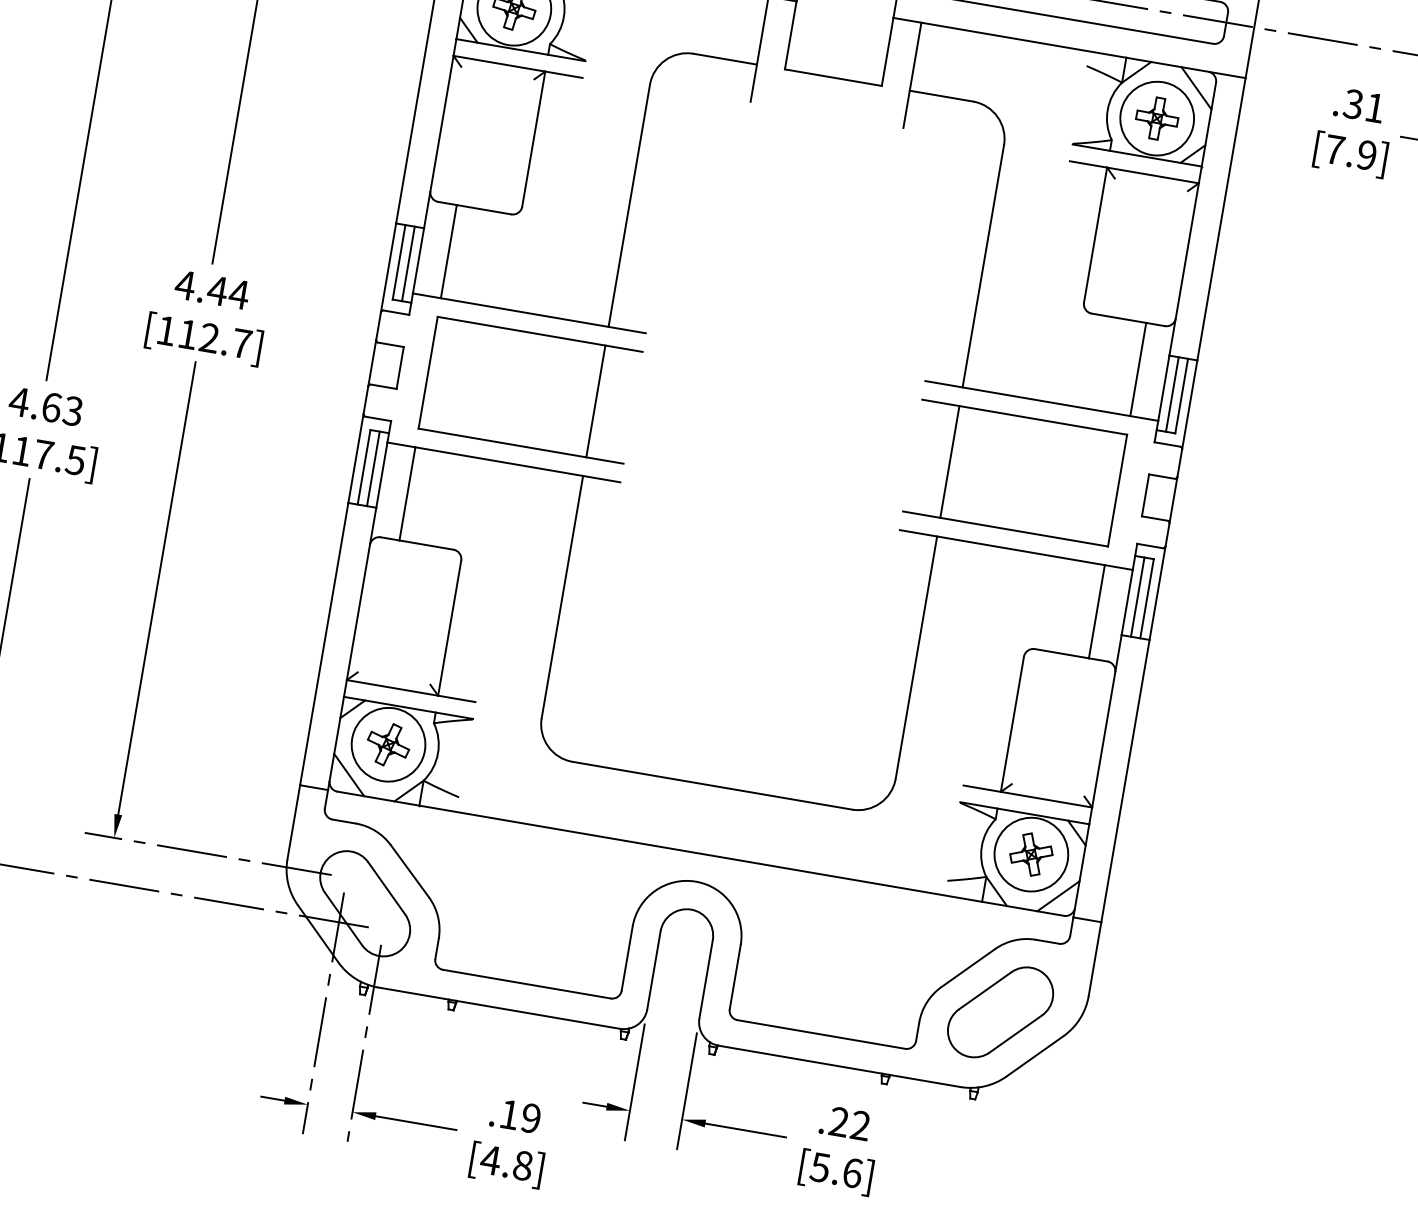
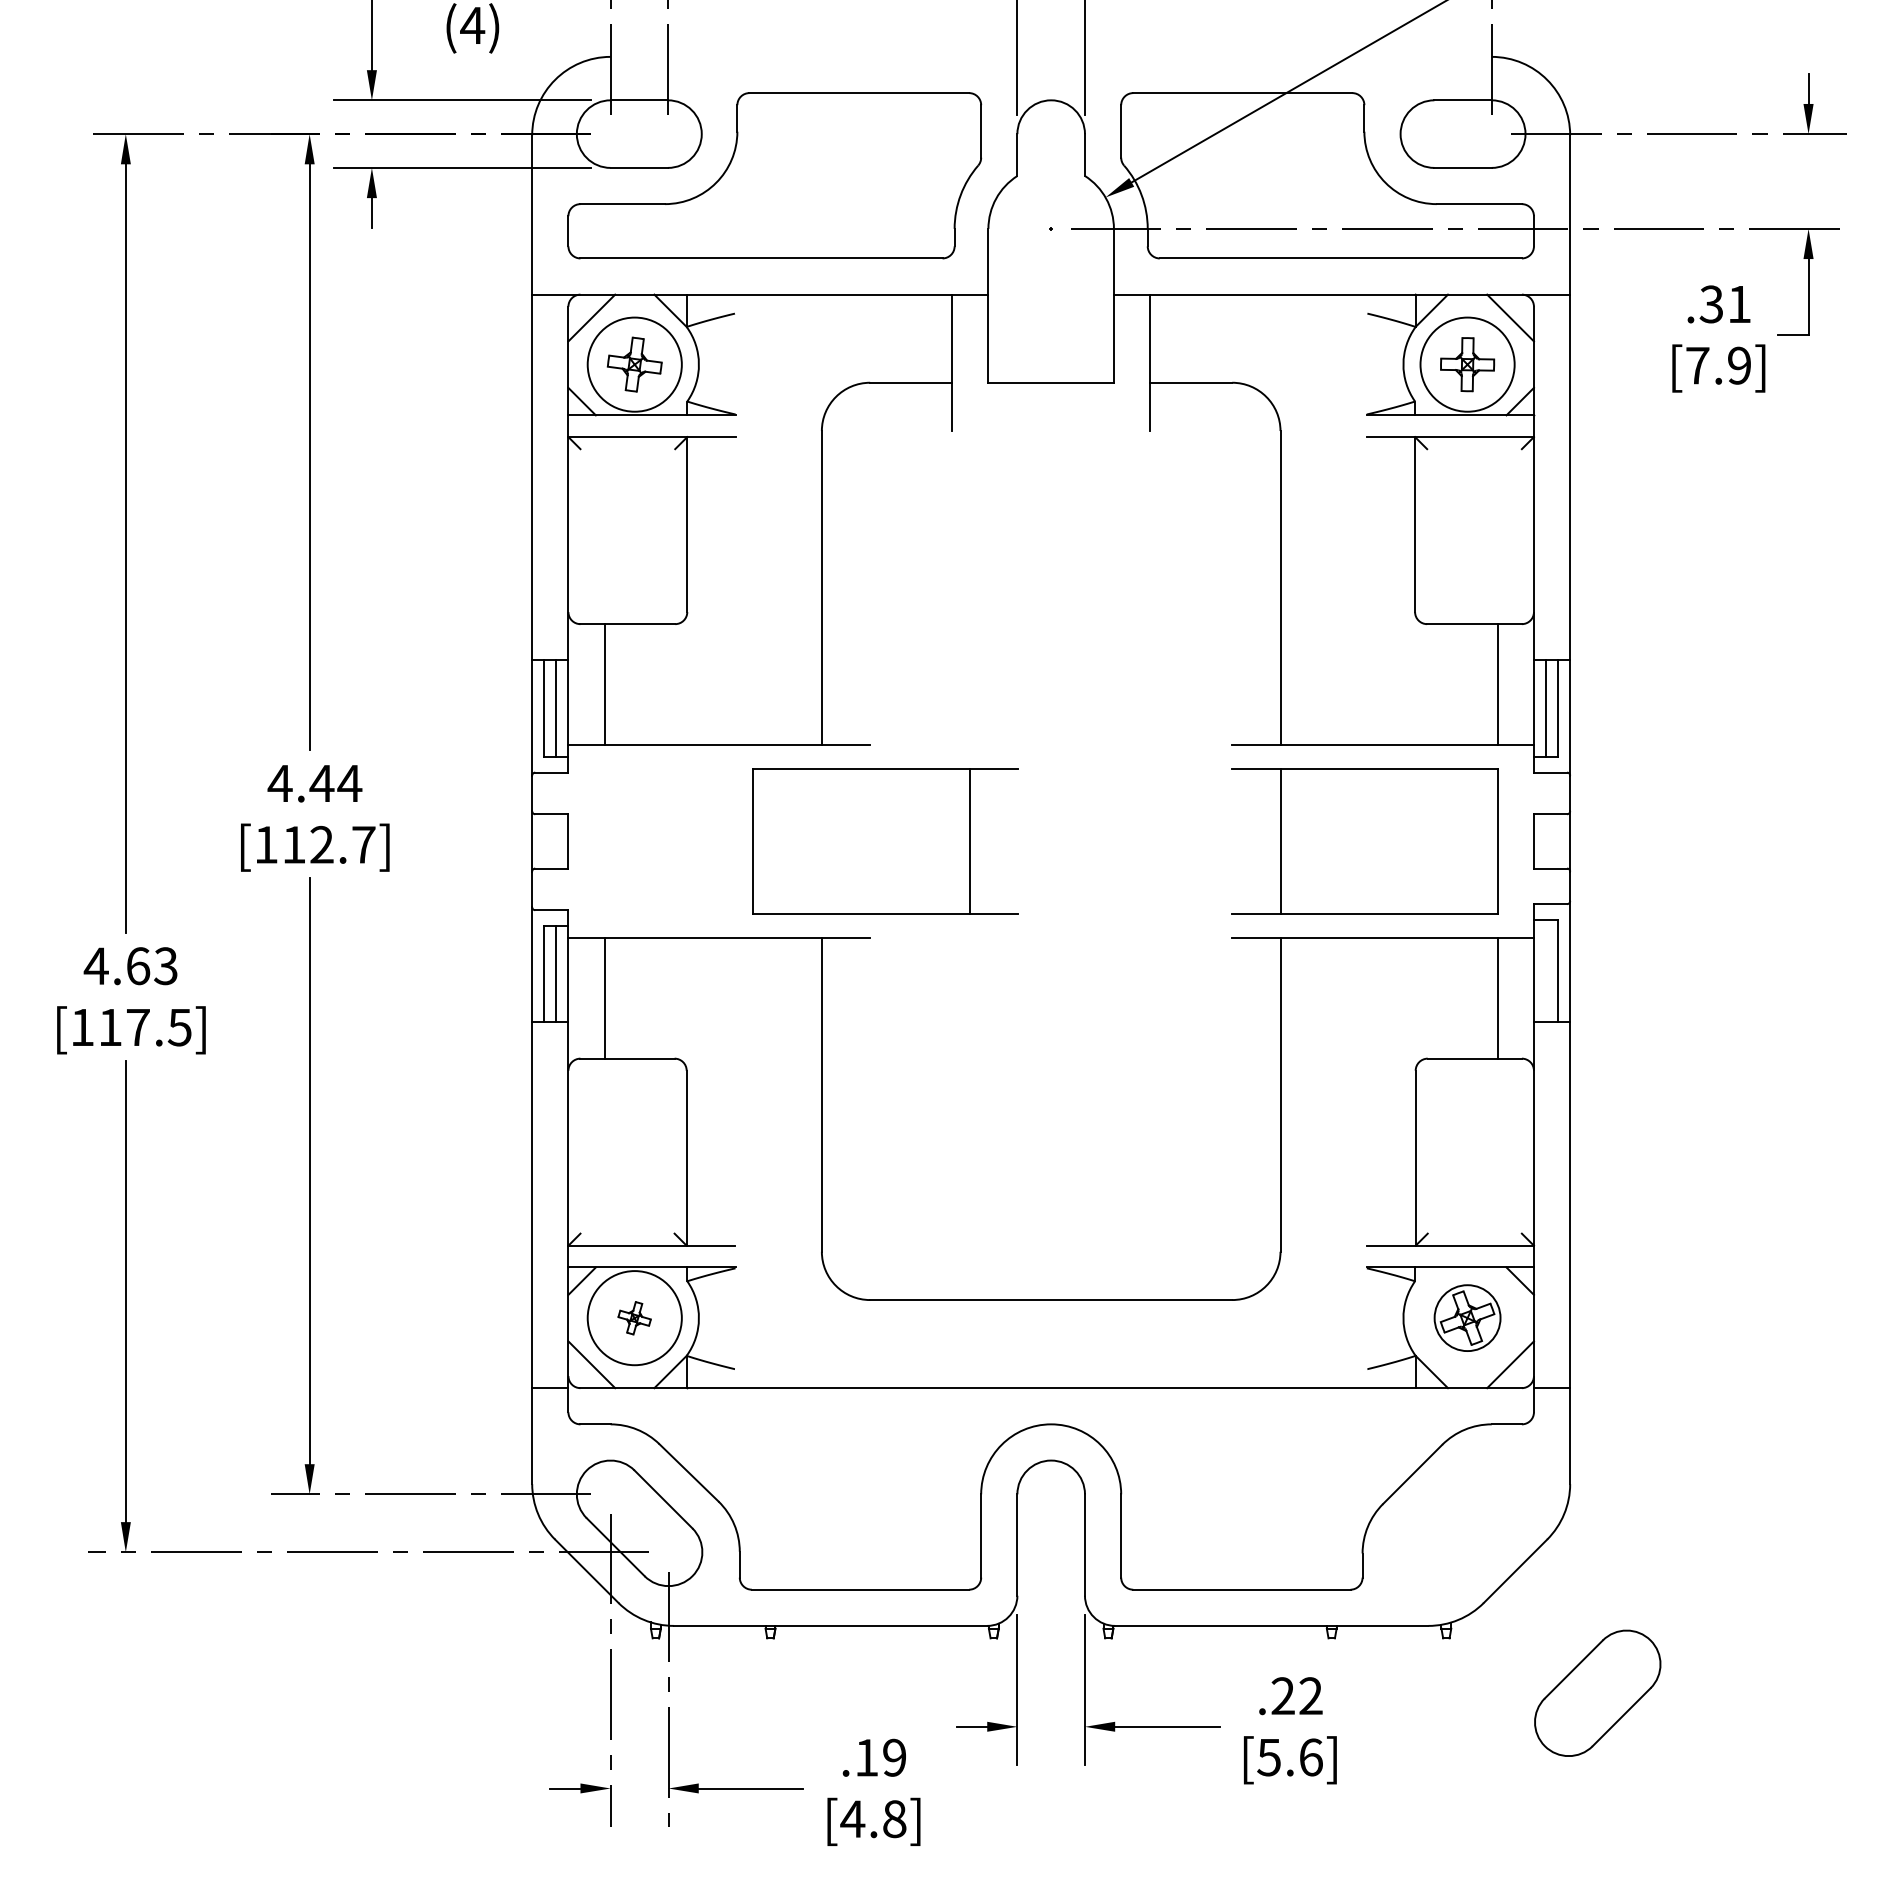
part: (530, 390) -> (885, 841), moved
line: (1138, 596) -> (1546, 970), removed
part: (388, 744) -> (634, 1318), size x0.6
circle: (1031, 854) -> (1467, 1318), size x0.7
part: (1000, 1011) -> (1597, 1692), moved

